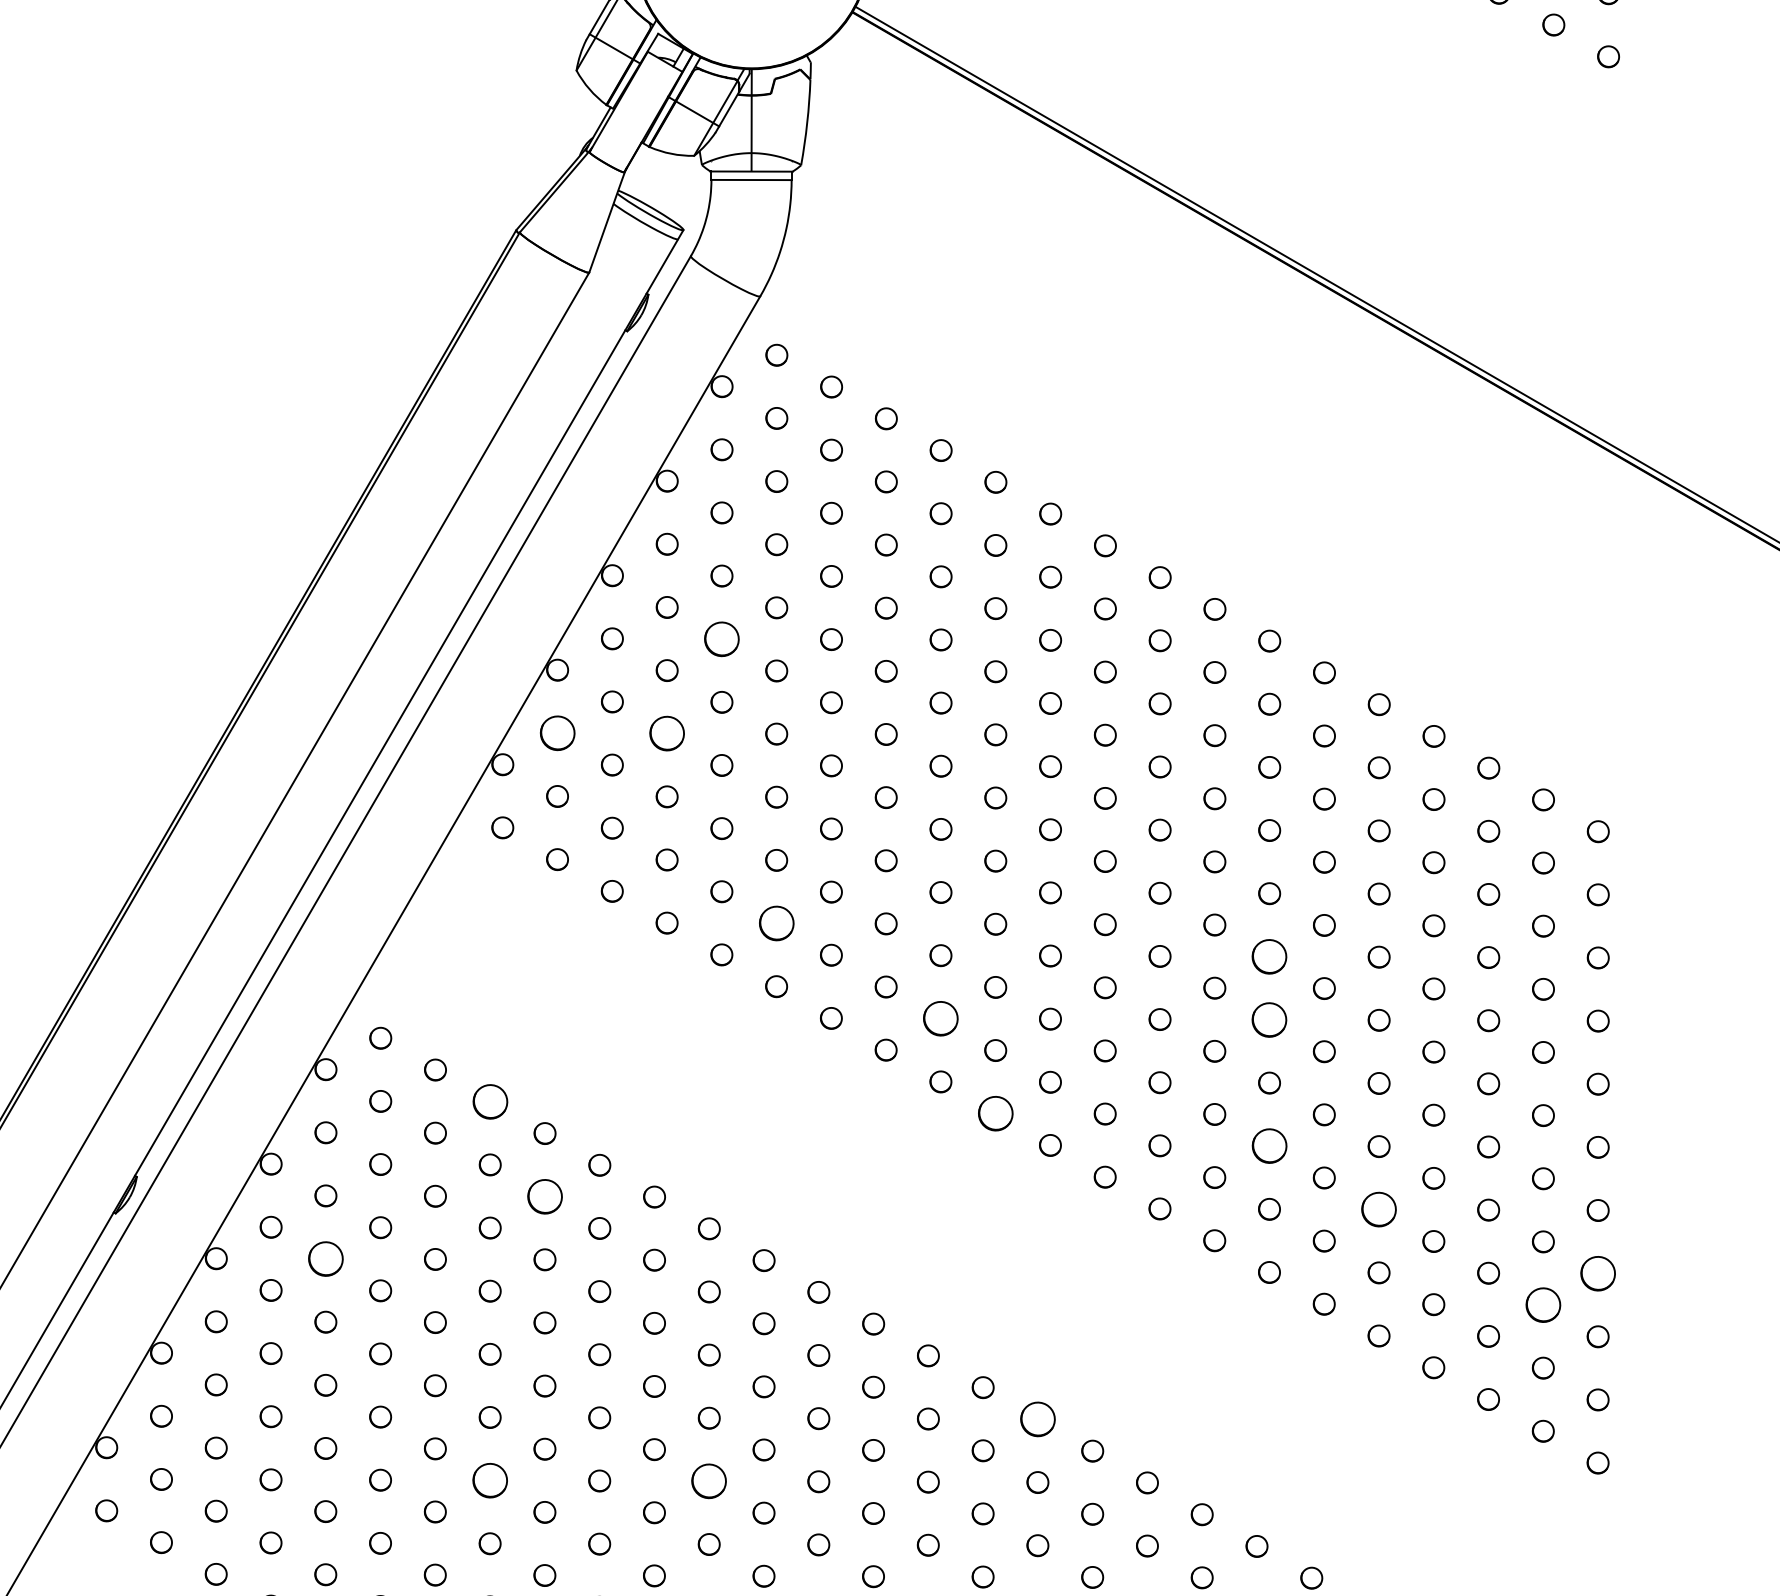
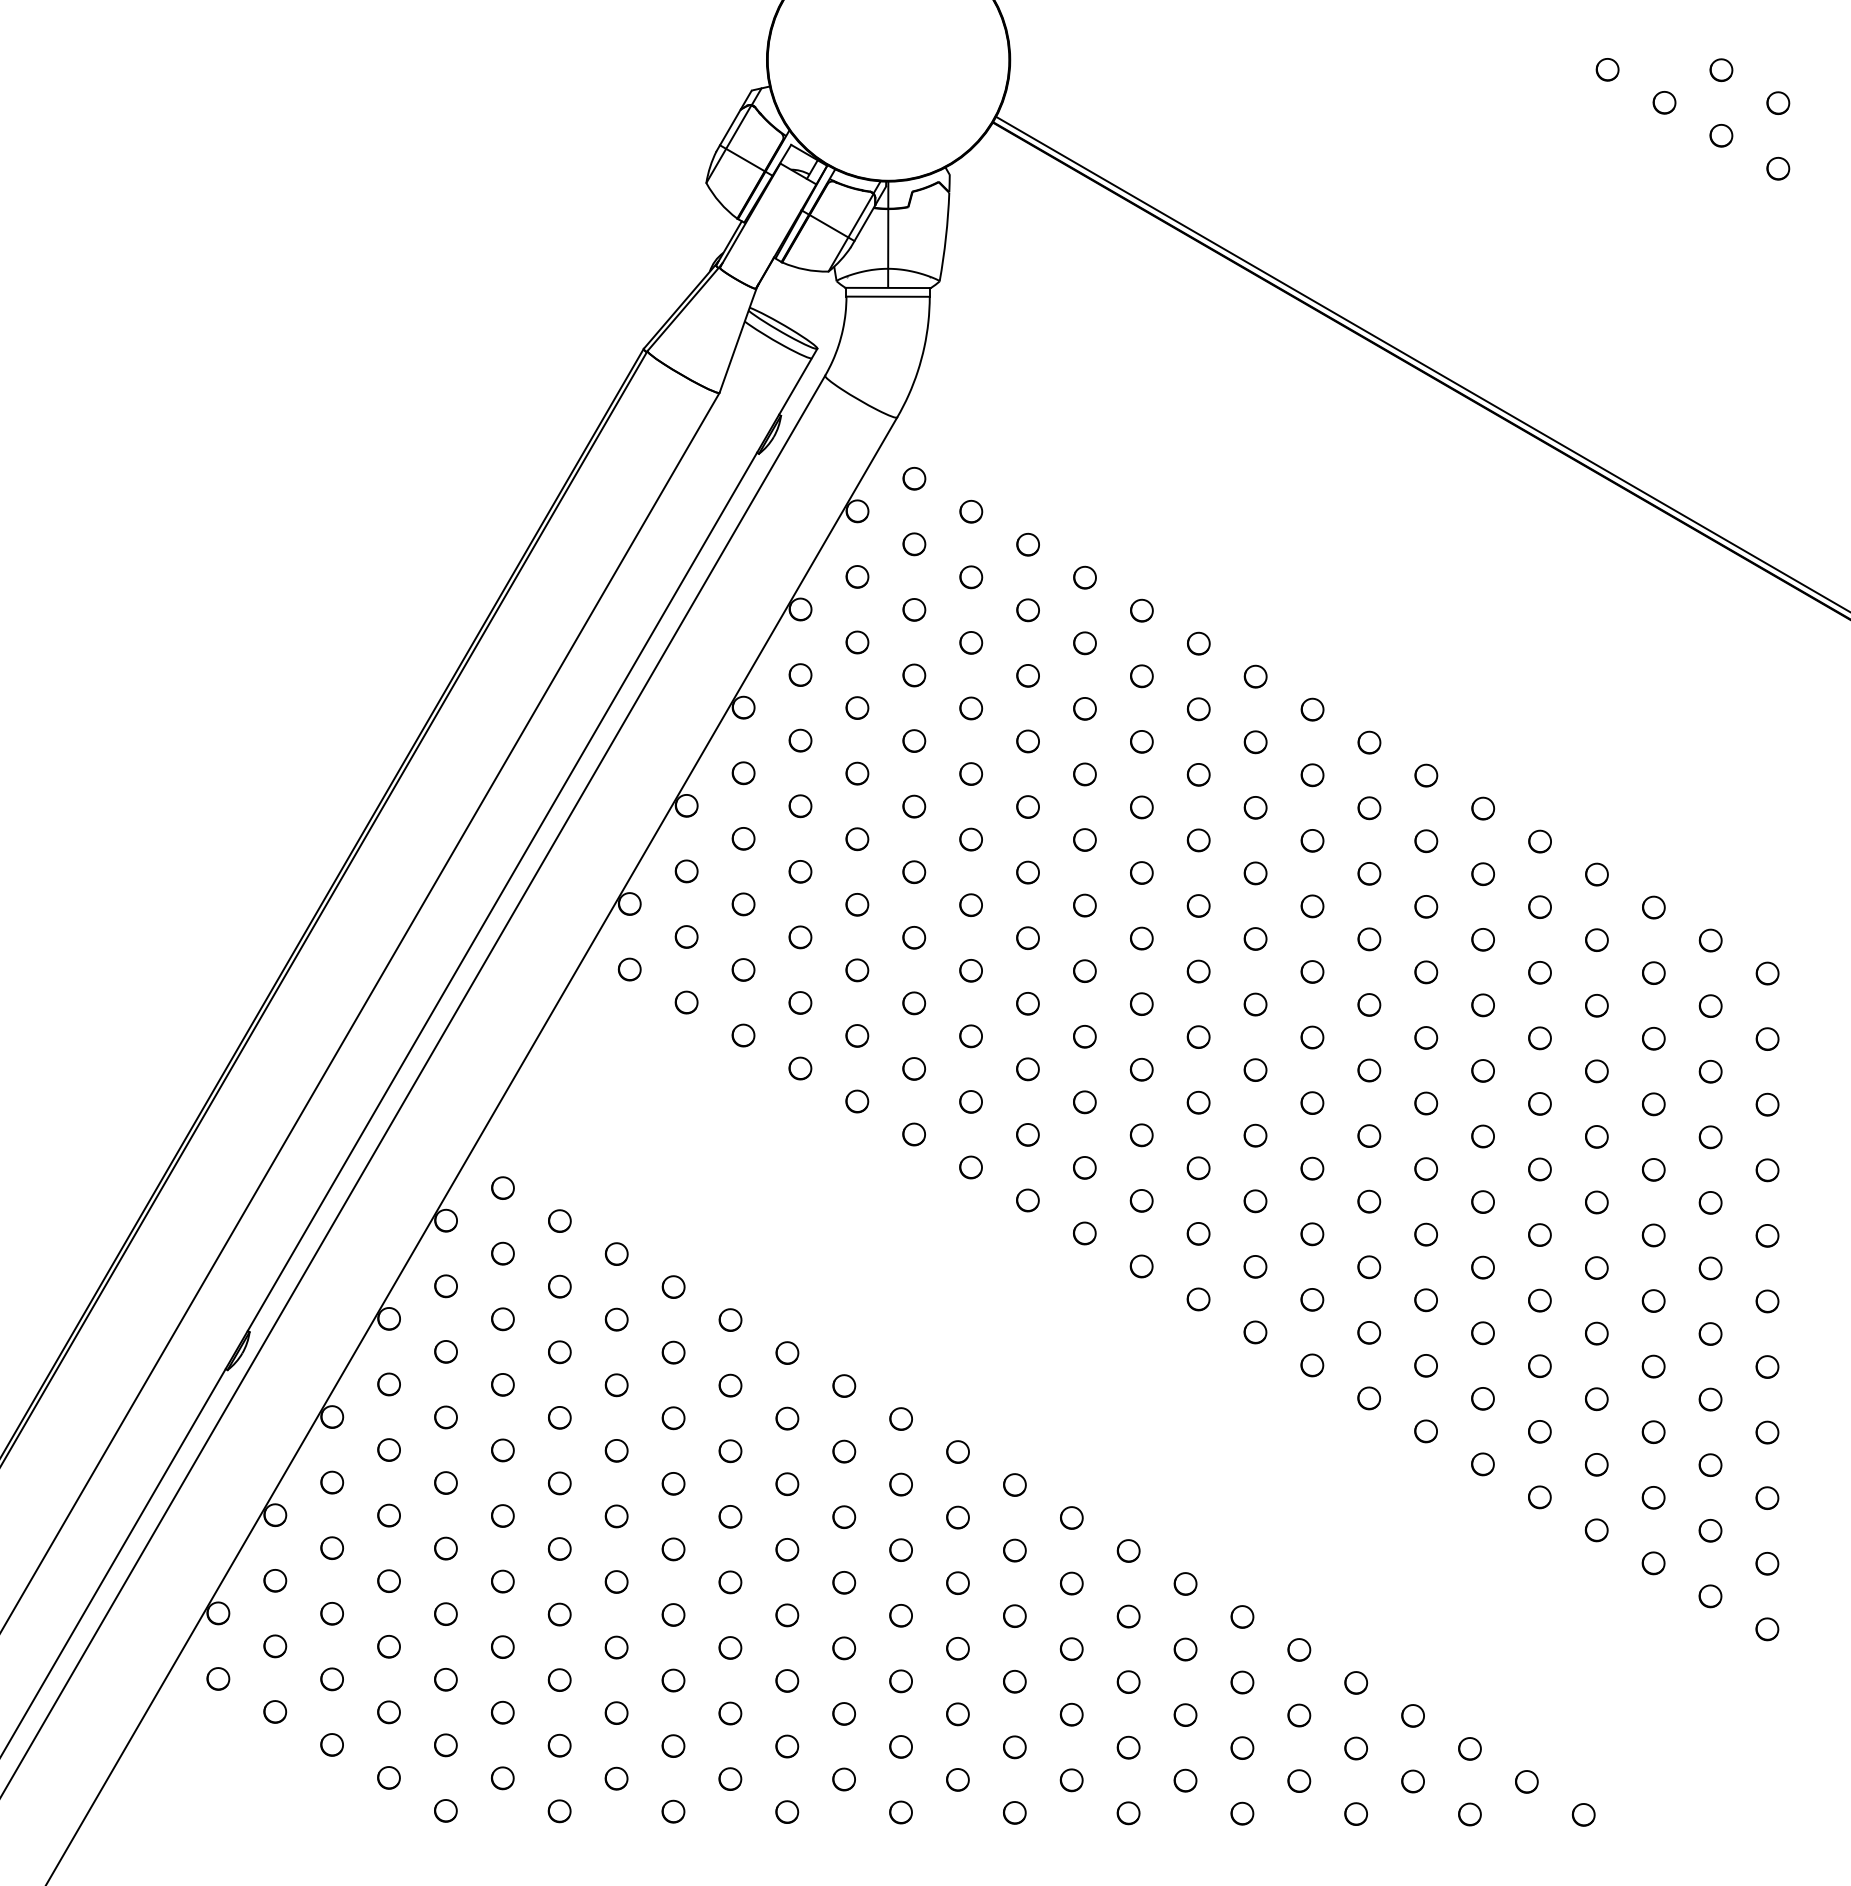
part: (722, 639) -> (857, 773), size x0.62
part: (557, 733) -> (686, 871), size x0.62
part: (667, 733) -> (800, 871), size x0.62
part: (775, 923) -> (913, 1068), size x0.62
part: (1269, 956) -> (1426, 1103), size x0.62
part: (940, 1018) -> (1084, 1167), size x0.62
part: (1269, 1019) -> (1426, 1168), size x0.62
part: (490, 1101) -> (616, 1253), size x0.62
part: (995, 1113) -> (1141, 1266), size x0.62
part: (1268, 1146) -> (1425, 1300), size x0.62
part: (544, 1196) -> (673, 1352), size x0.62
part: (1378, 1210) -> (1539, 1366), size x0.62
part: (325, 1259) -> (445, 1417), size x0.62
part: (1598, 1273) -> (1767, 1432), size x0.62
part: (1543, 1304) -> (1710, 1464), size x0.62
part: (1037, 1418) -> (1185, 1583), size x0.62
part: (490, 1480) -> (616, 1647), size x0.62
part: (709, 1481) -> (844, 1648), size x0.62

